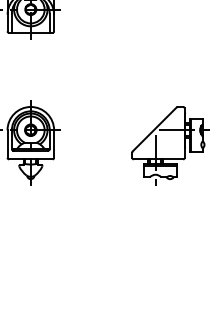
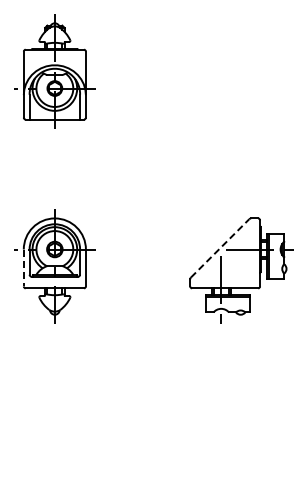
line: (155, 129) -> (220, 248), solid -> dashed
line: (7, 144) -> (23, 268), solid -> dashed

